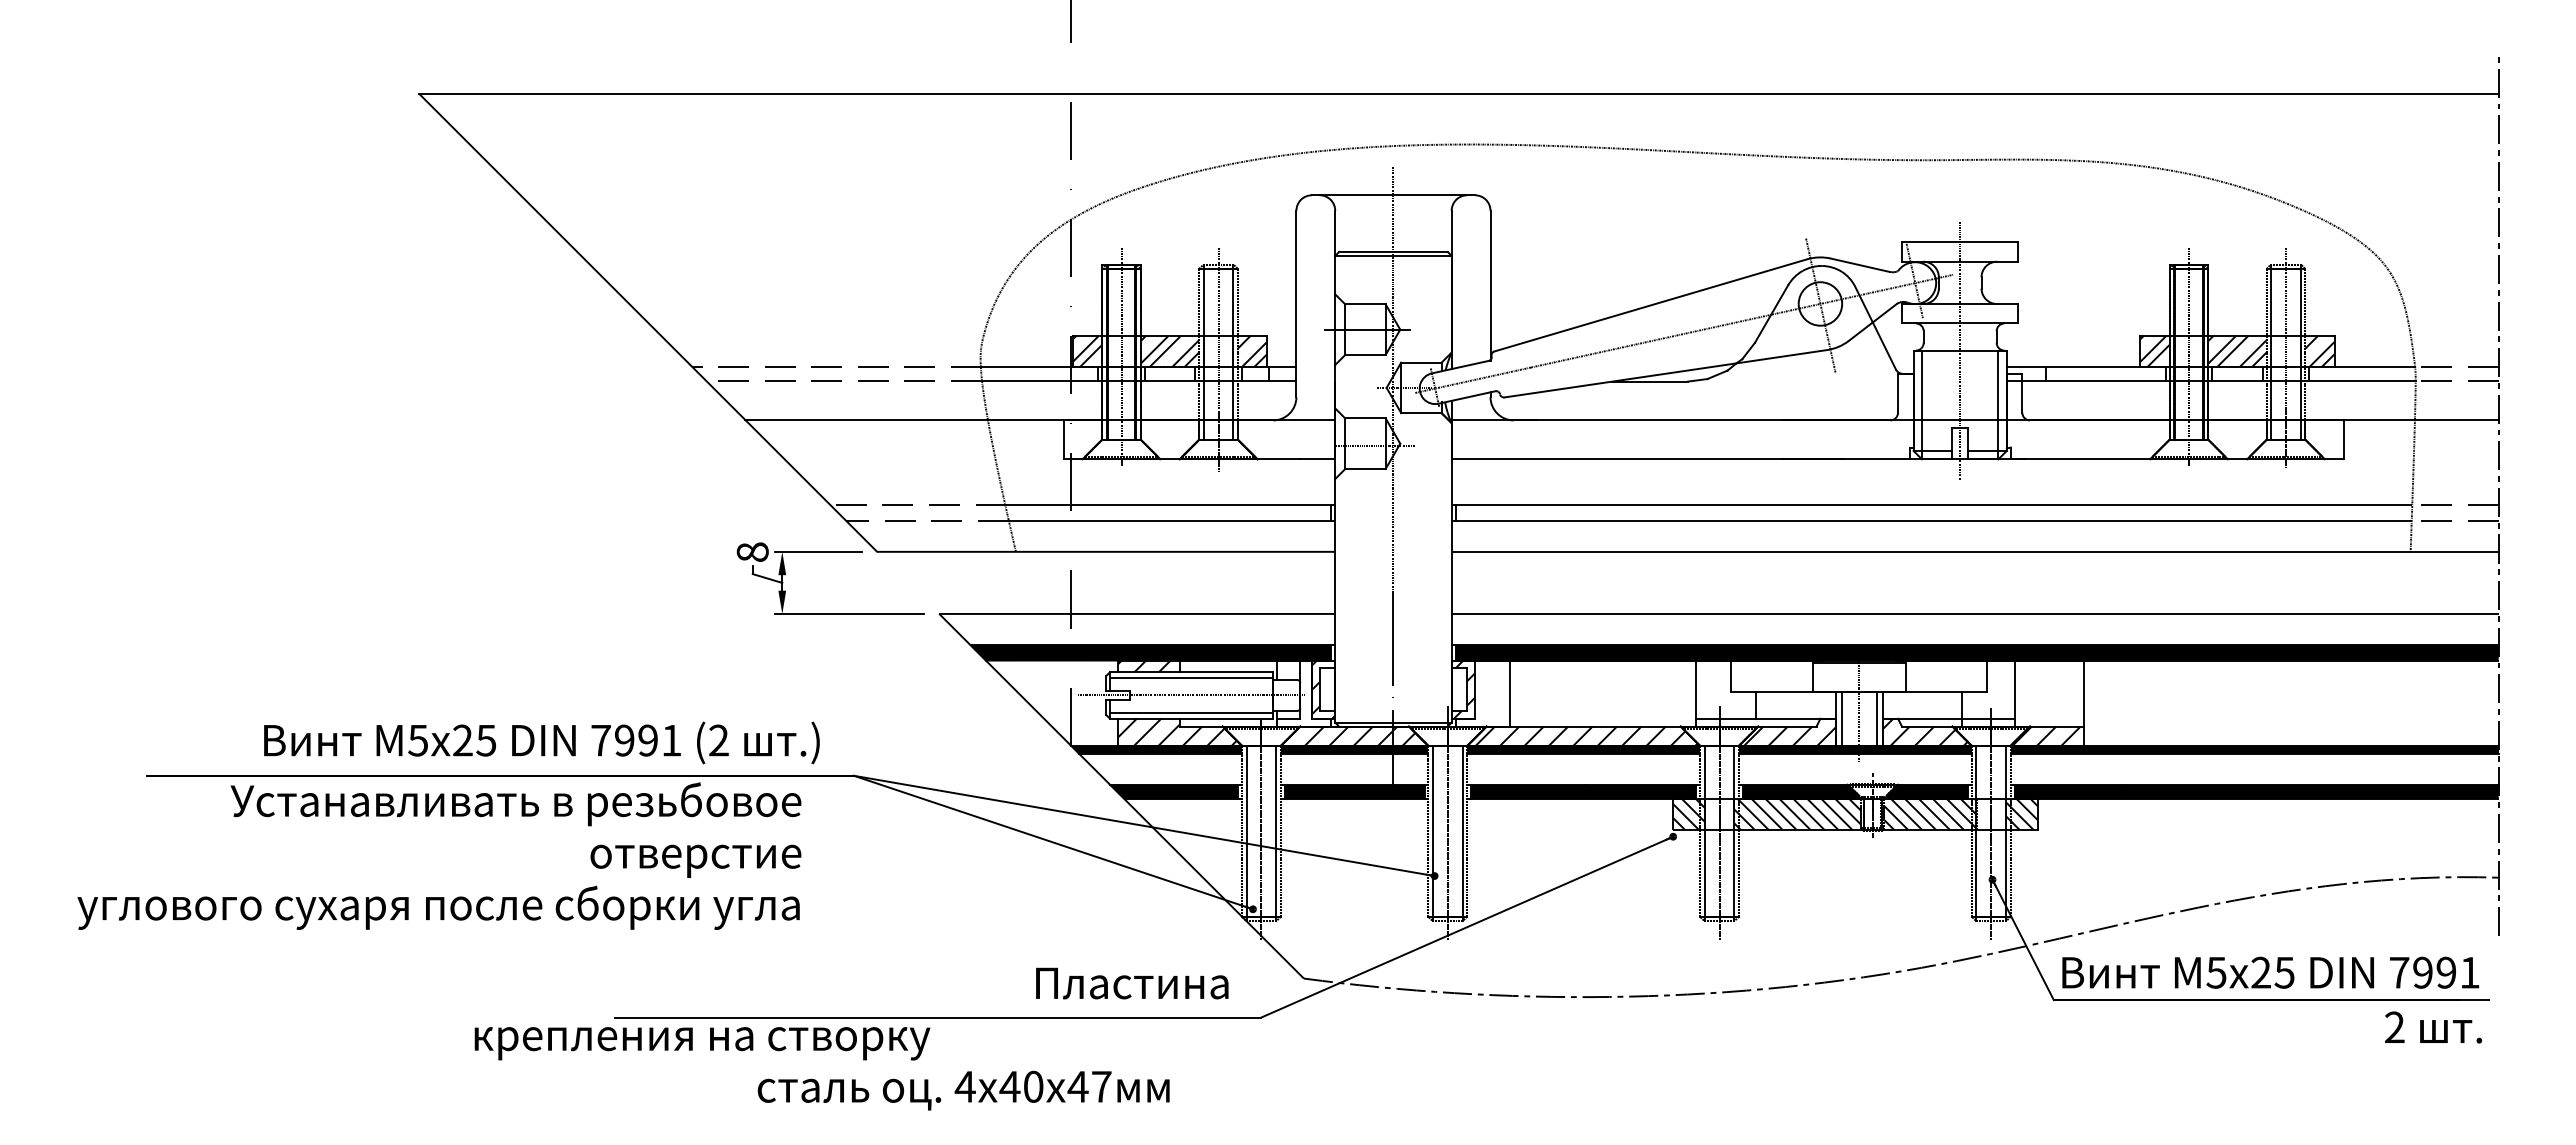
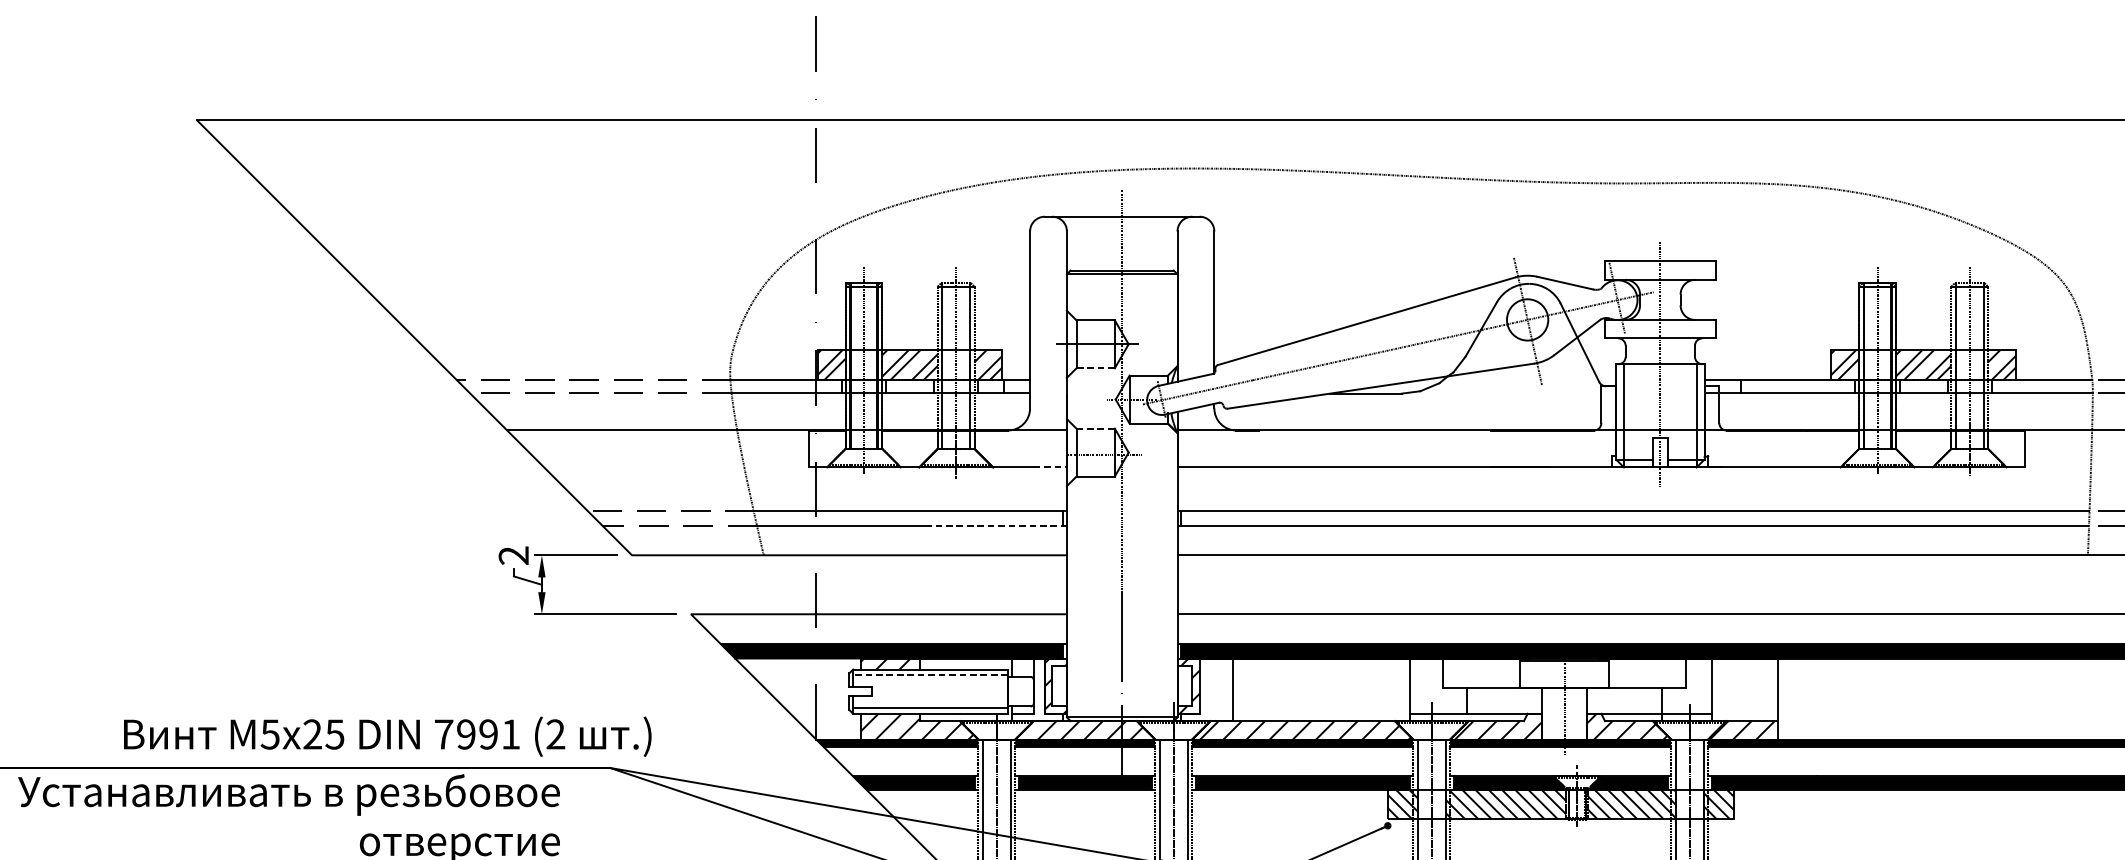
line: (1365, 354) -> (1095, 367), solid -> dashed
line: (1366, 418) -> (1096, 428), solid -> dashed
line: (1318, 459) -> (1051, 467), solid -> dashed
line: (1258, 520) -> (994, 525), solid -> dashed
text: (752, 551) -> (513, 554), 8 -> 2
line: (1191, 678) -> (930, 675), solid -> dashed
line: (1191, 695) -> (930, 691), removed
line: (1841, 718) -> (1547, 713), removed
line: (1876, 718) -> (1580, 713), removed
text: (541, 742) -> (387, 736), moved

